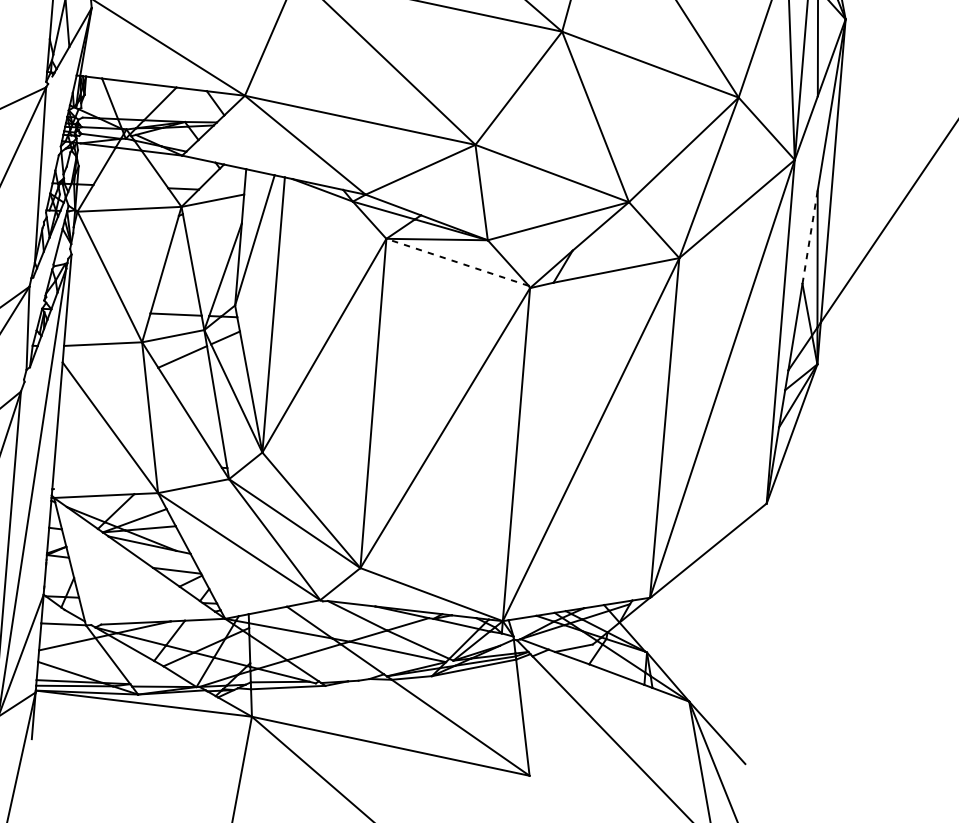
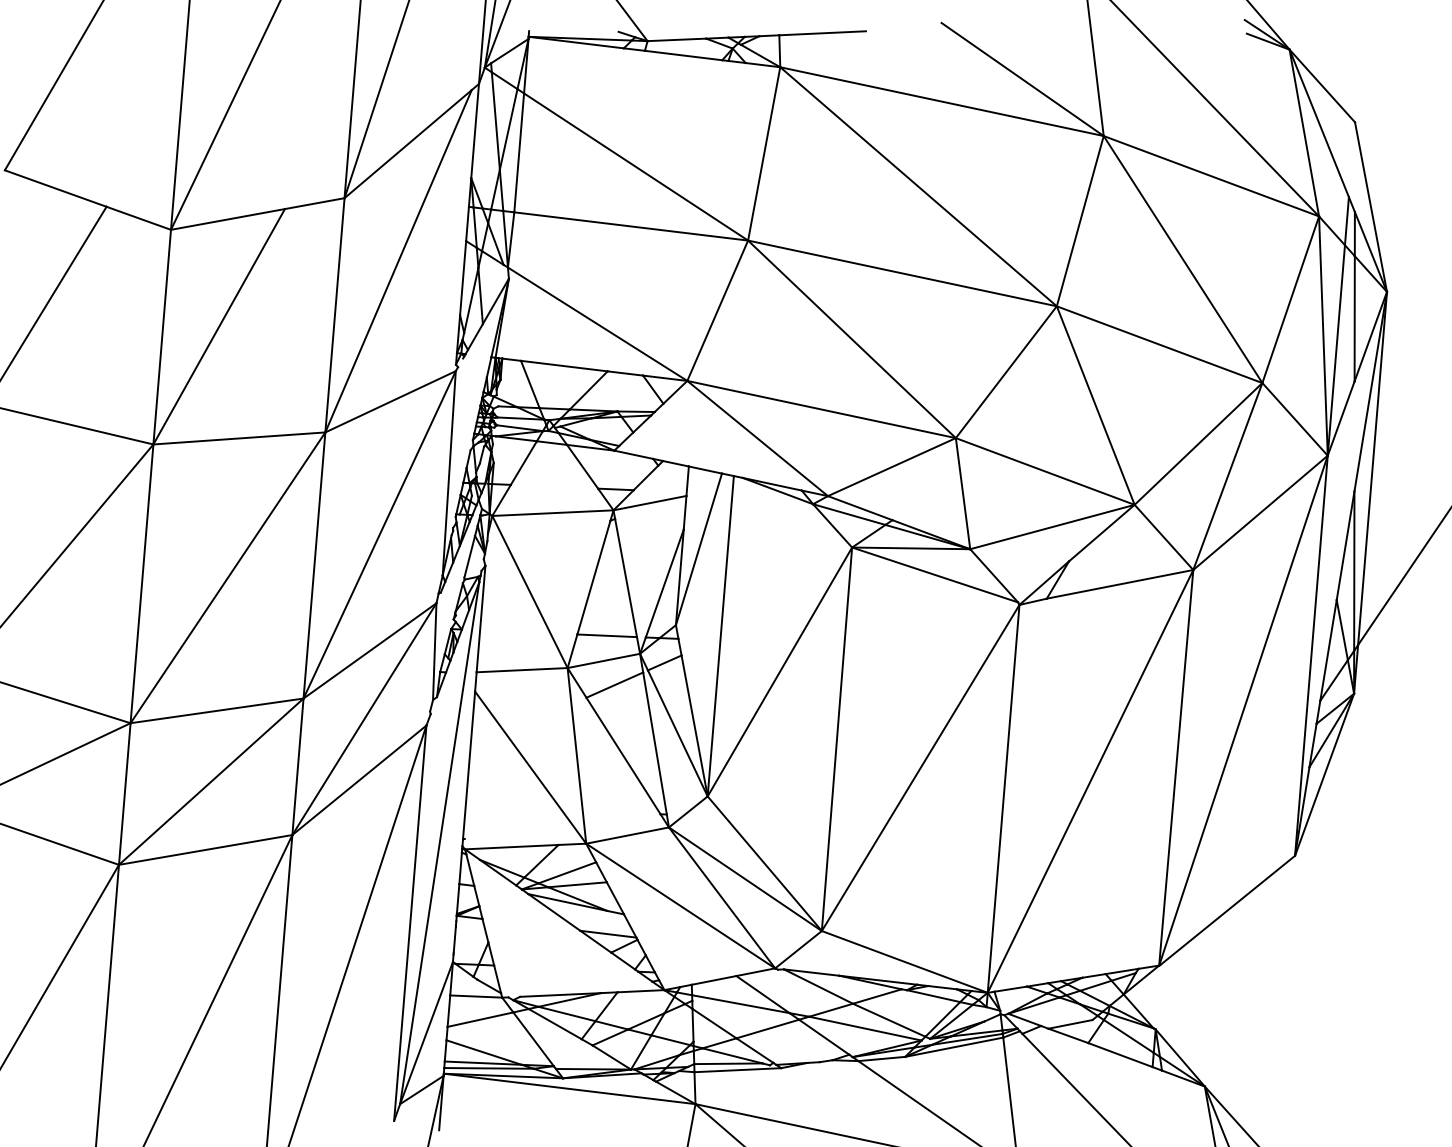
line: (810, 237) -> (1345, 545), dashed -> solid
line: (457, 261) -> (934, 574), dashed -> solid

